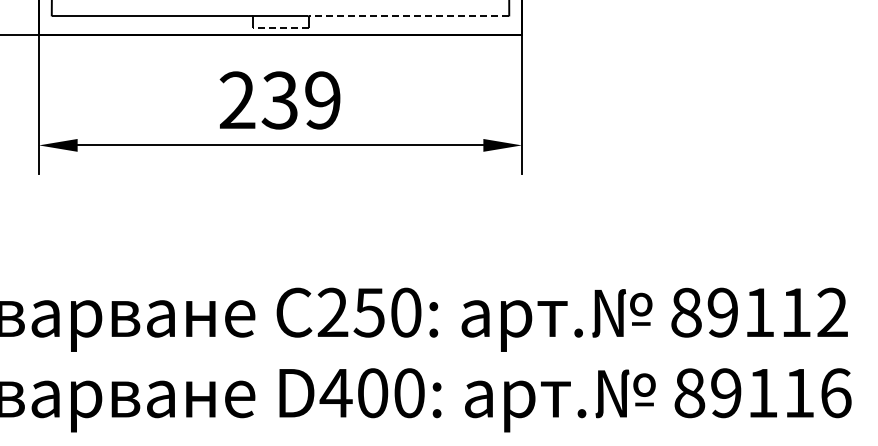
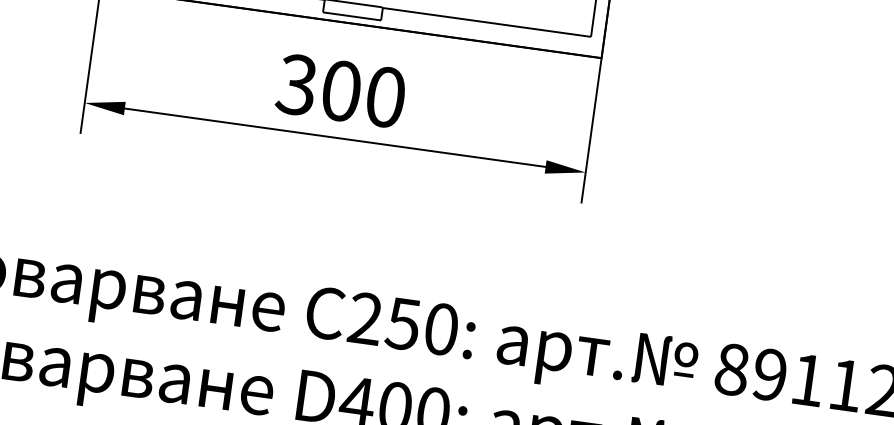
line: (408, 16) -> (486, 22), dashed -> solid
line: (280, 28) -> (352, 16), dashed -> solid
text: (279, 100) -> (340, 91), 239 -> 300

